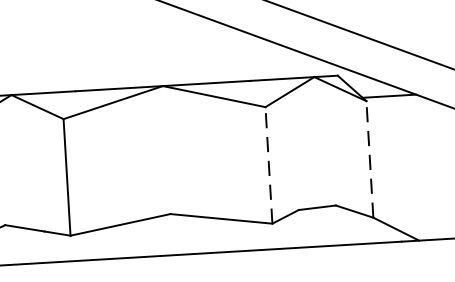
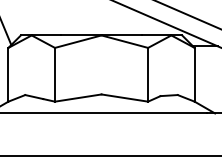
line: (369, 158) -> (194, 74), dashed -> solid
line: (269, 164) -> (148, 74), dashed -> solid

